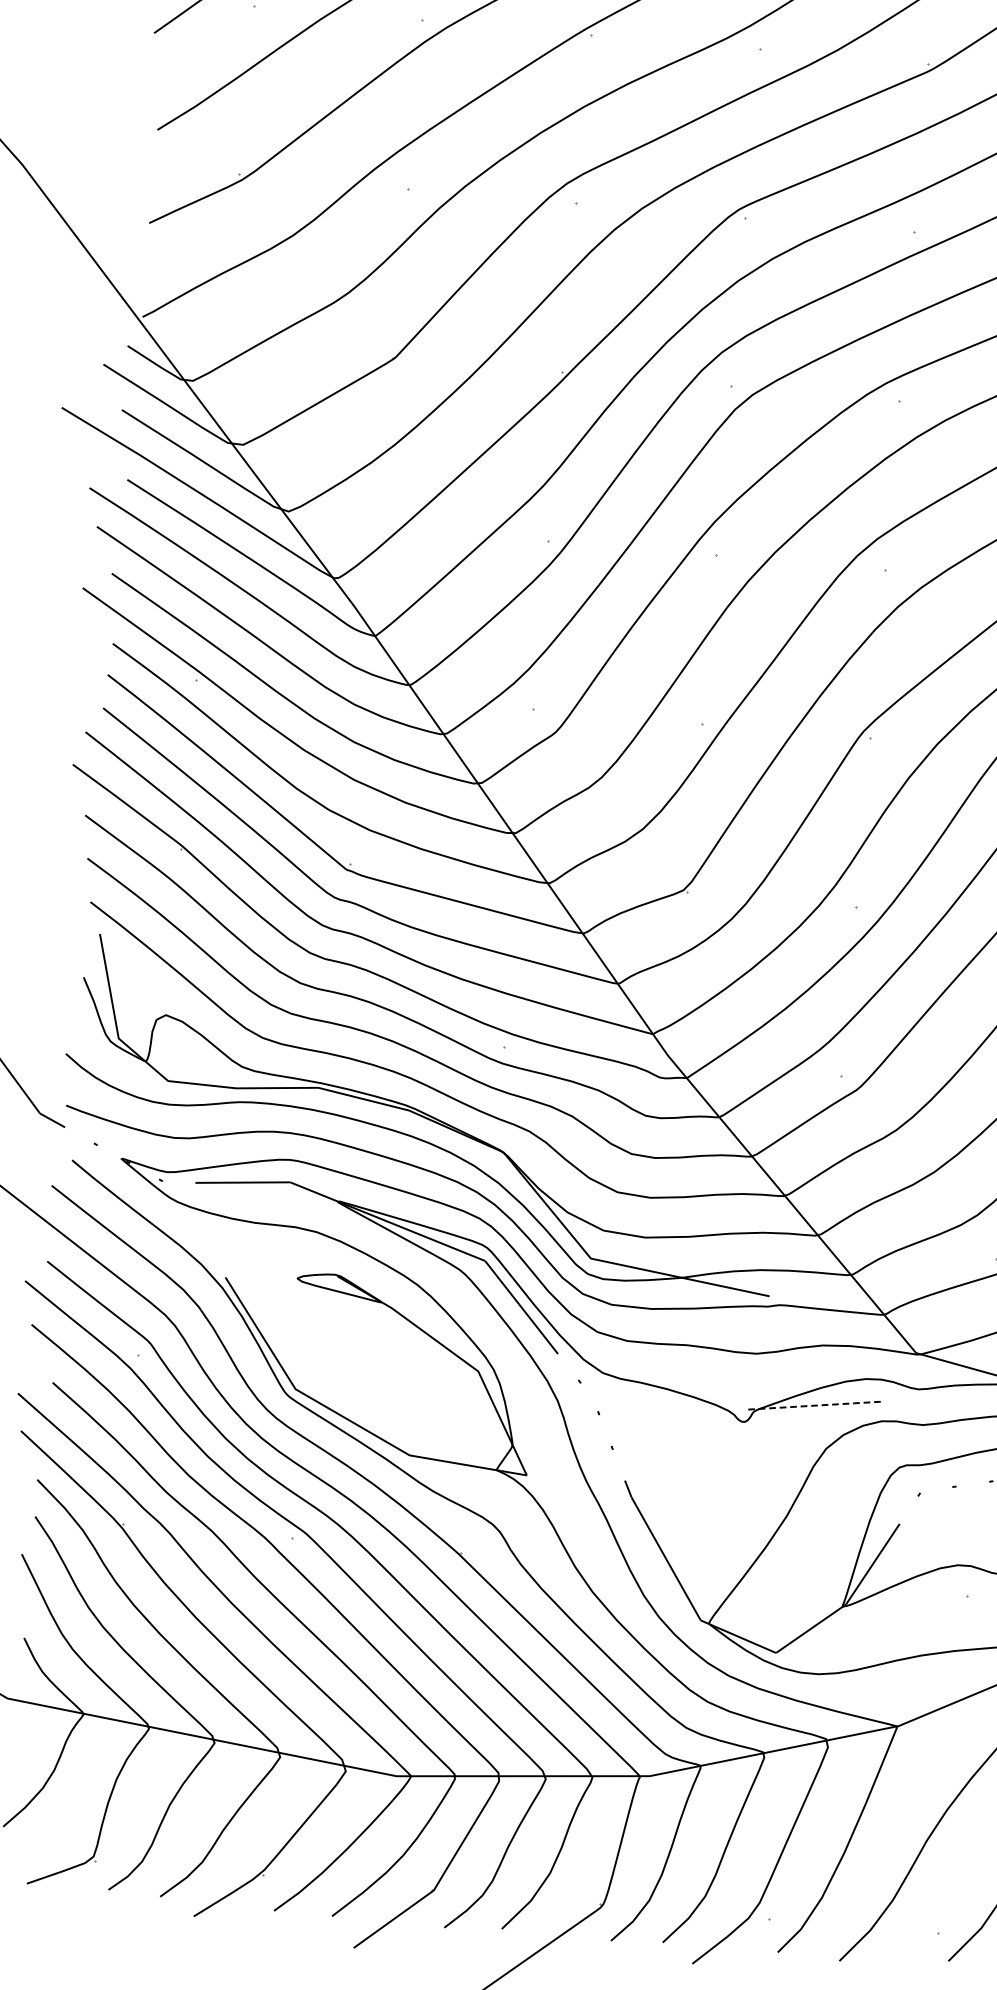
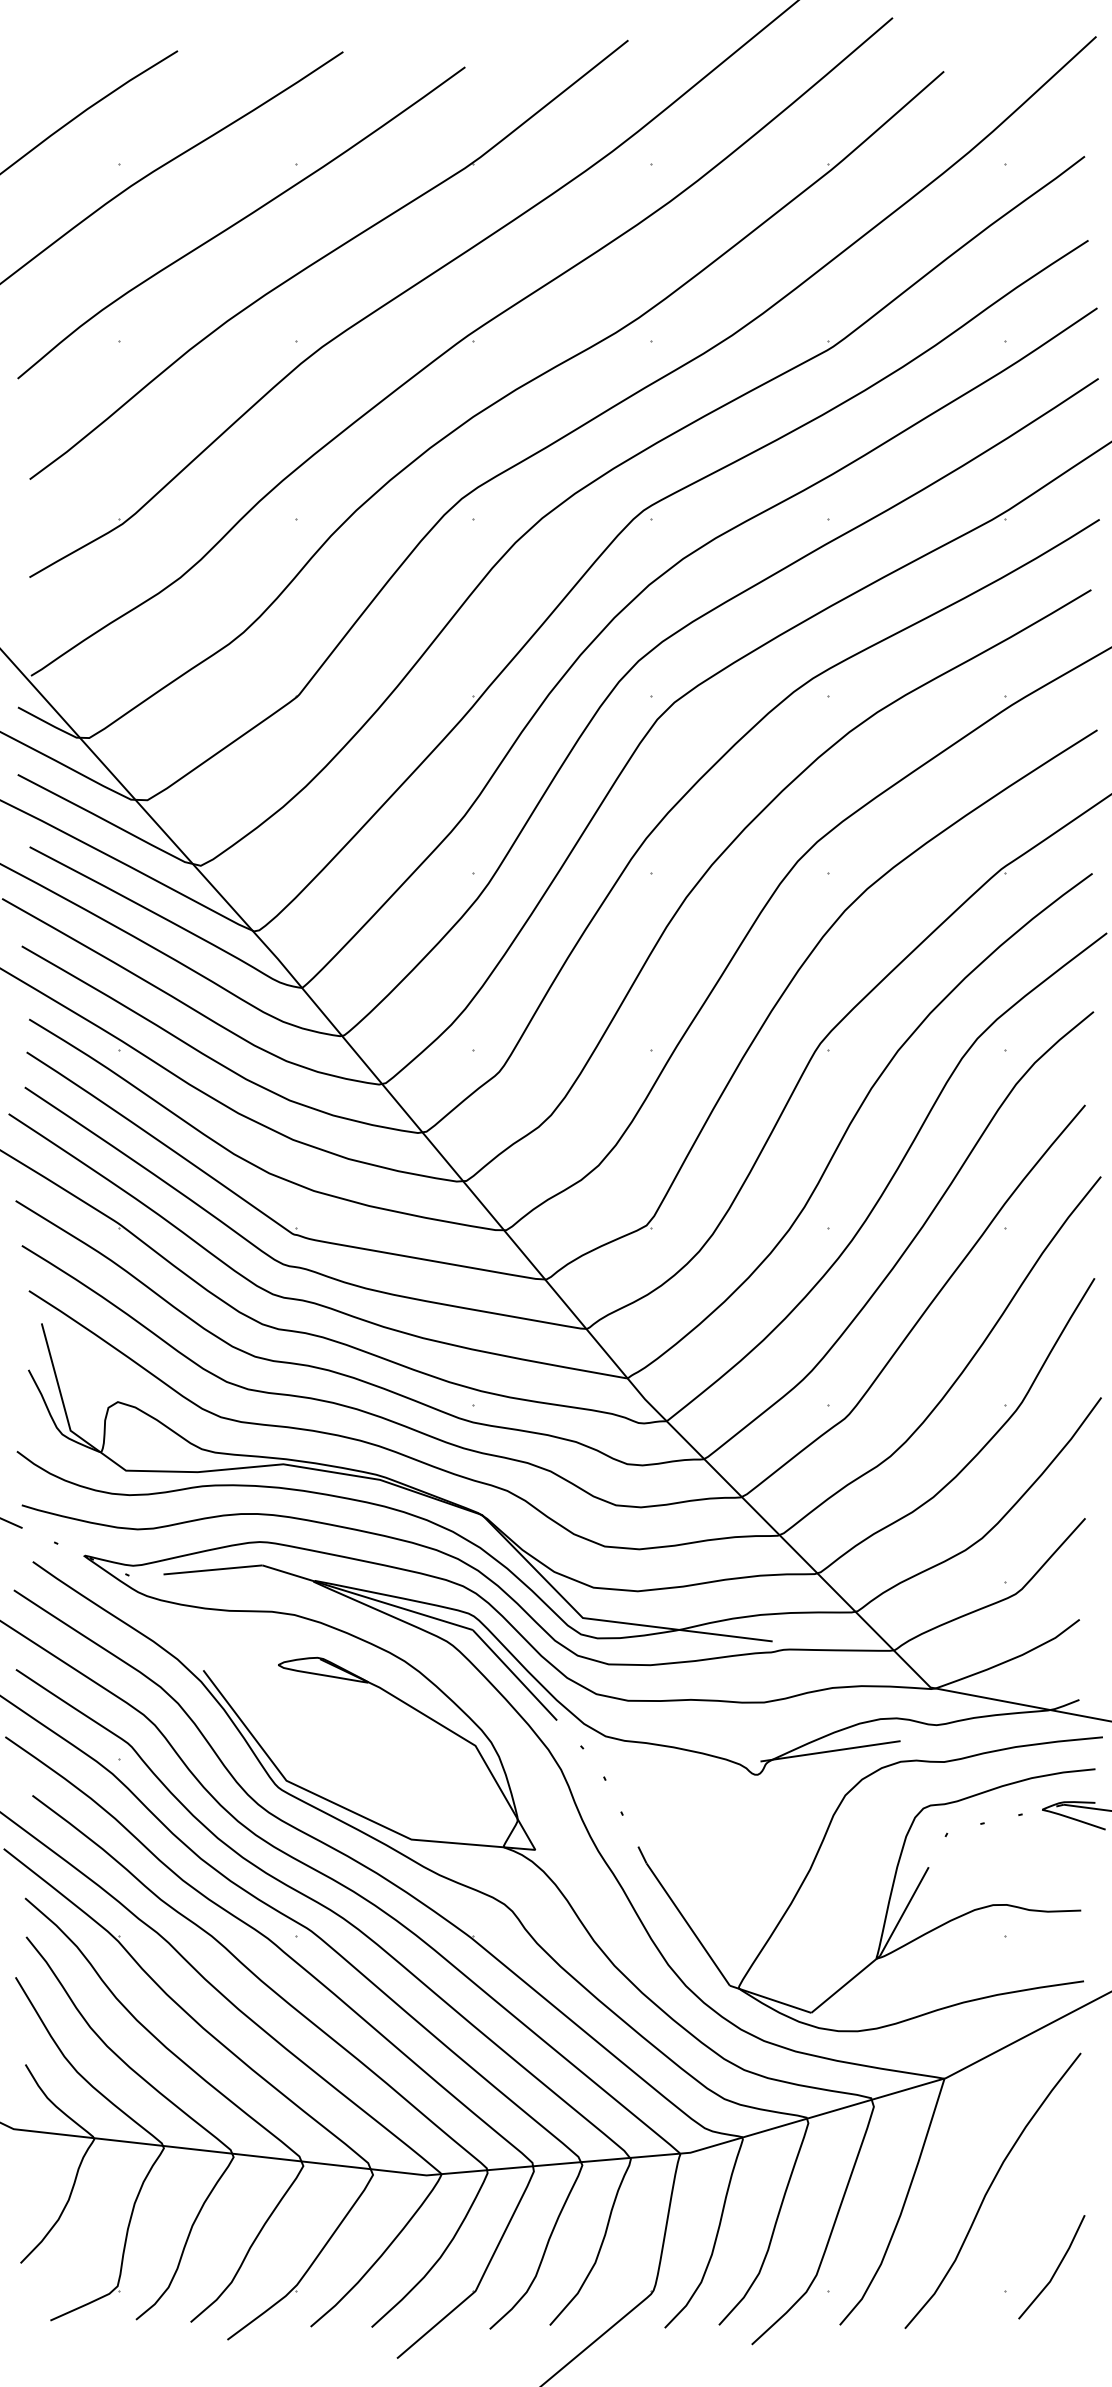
line: (815, 1405) -> (830, 1751), dashed -> solid

